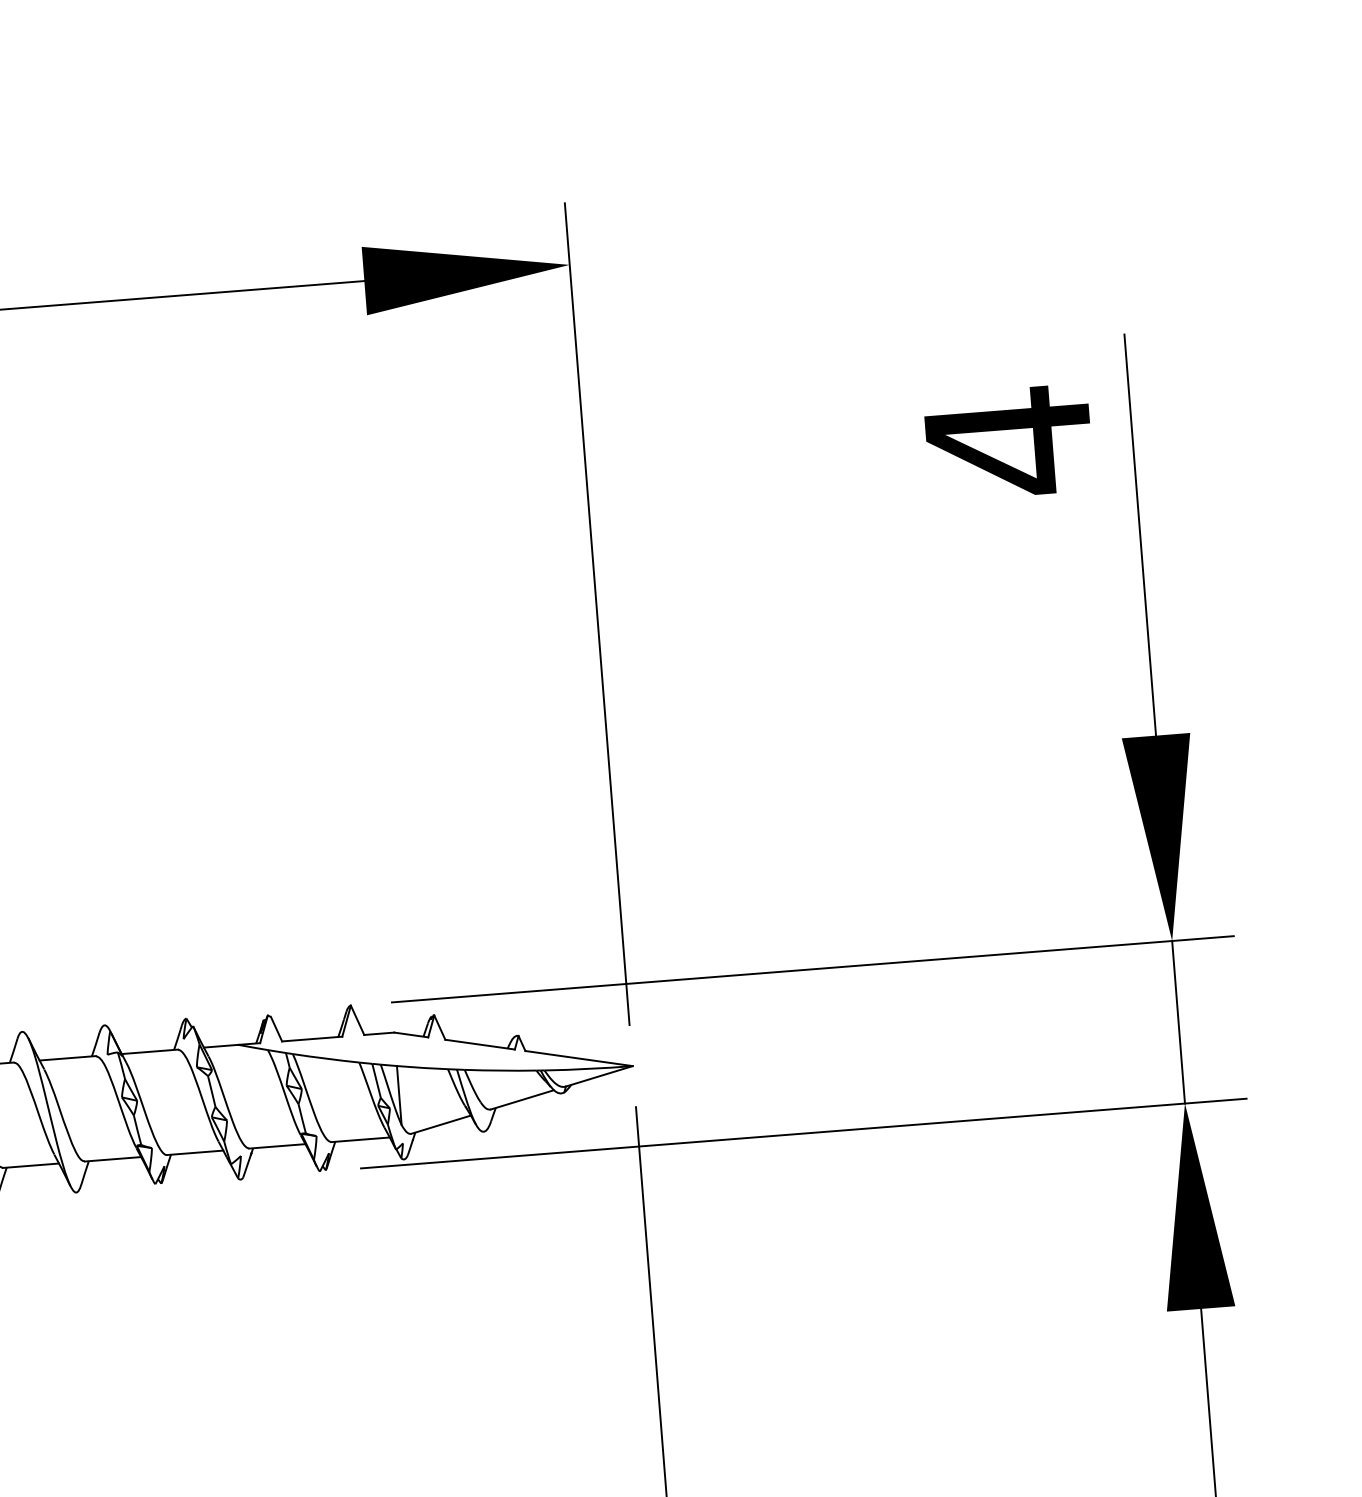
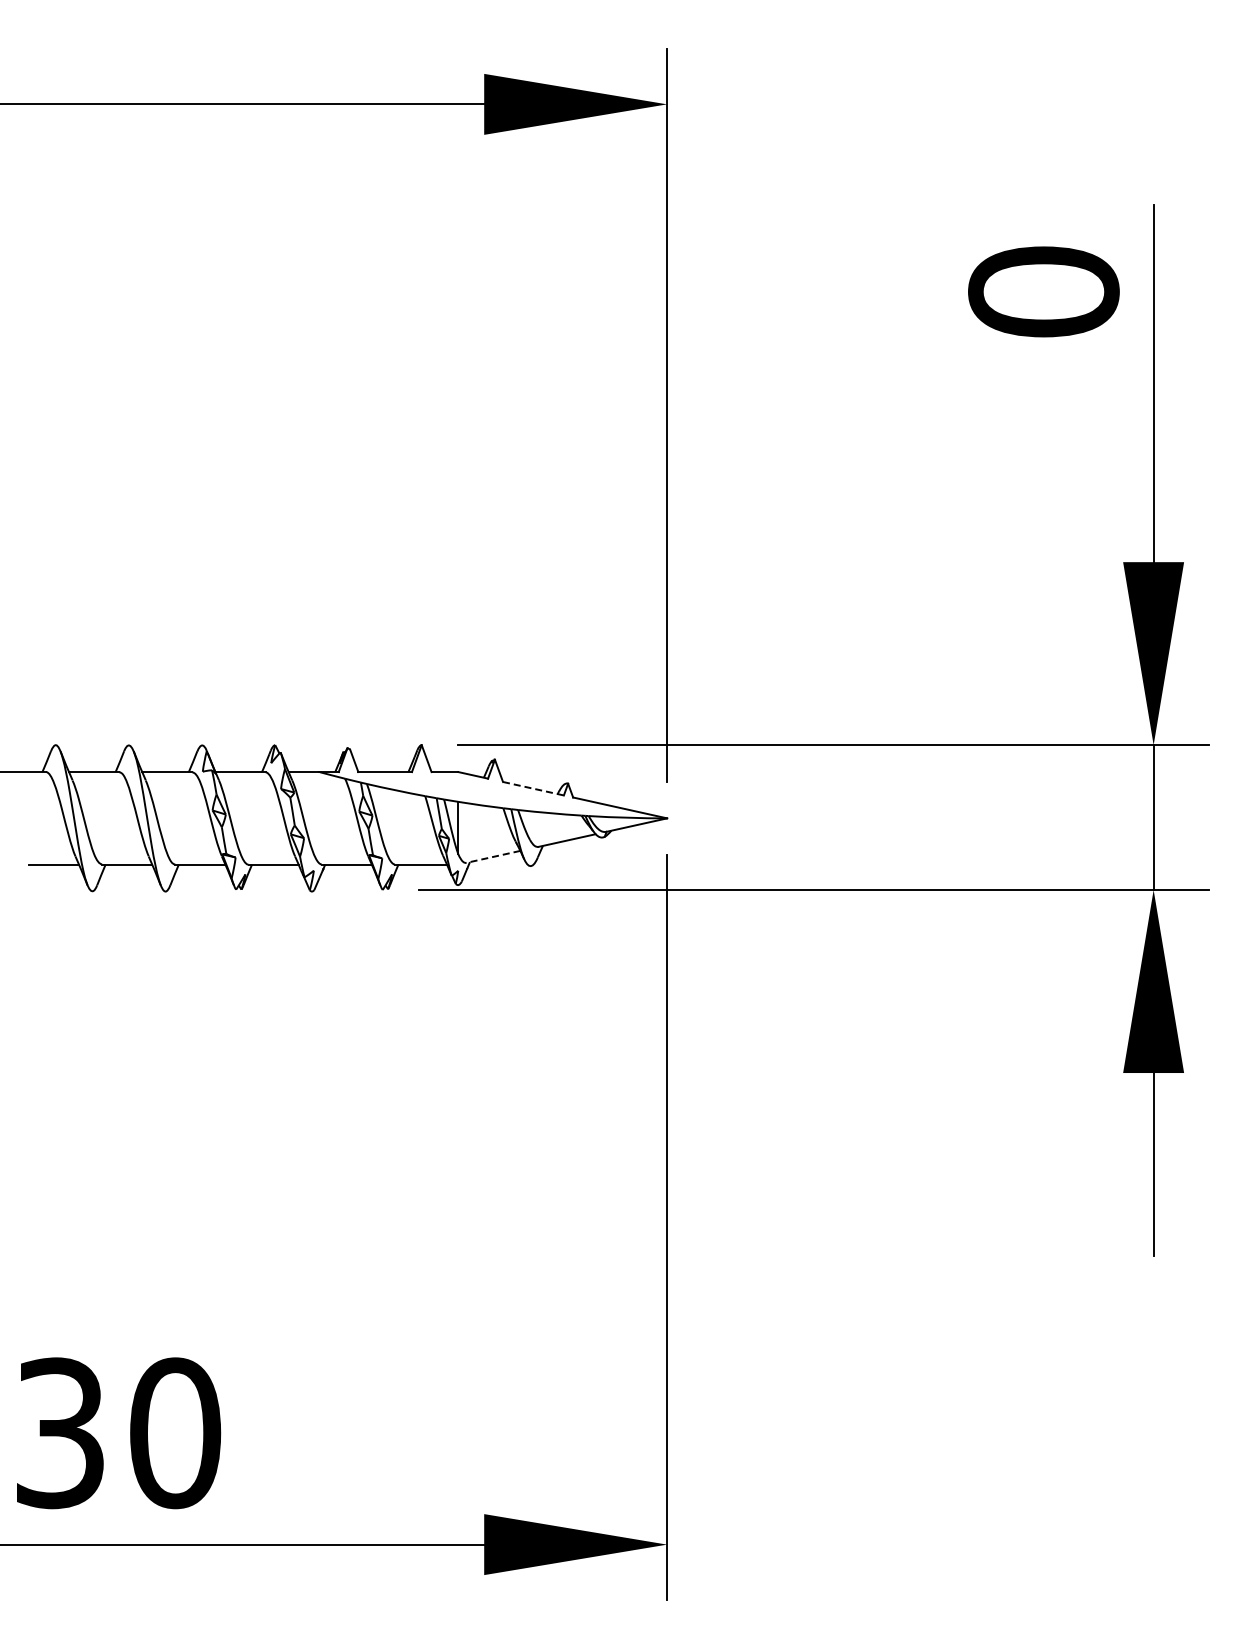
text: (1008, 442) -> (1043, 292), 4 -> 0
line: (480, 1044) -> (533, 788), solid -> dashed
line: (441, 1124) -> (493, 856), solid -> dashed

